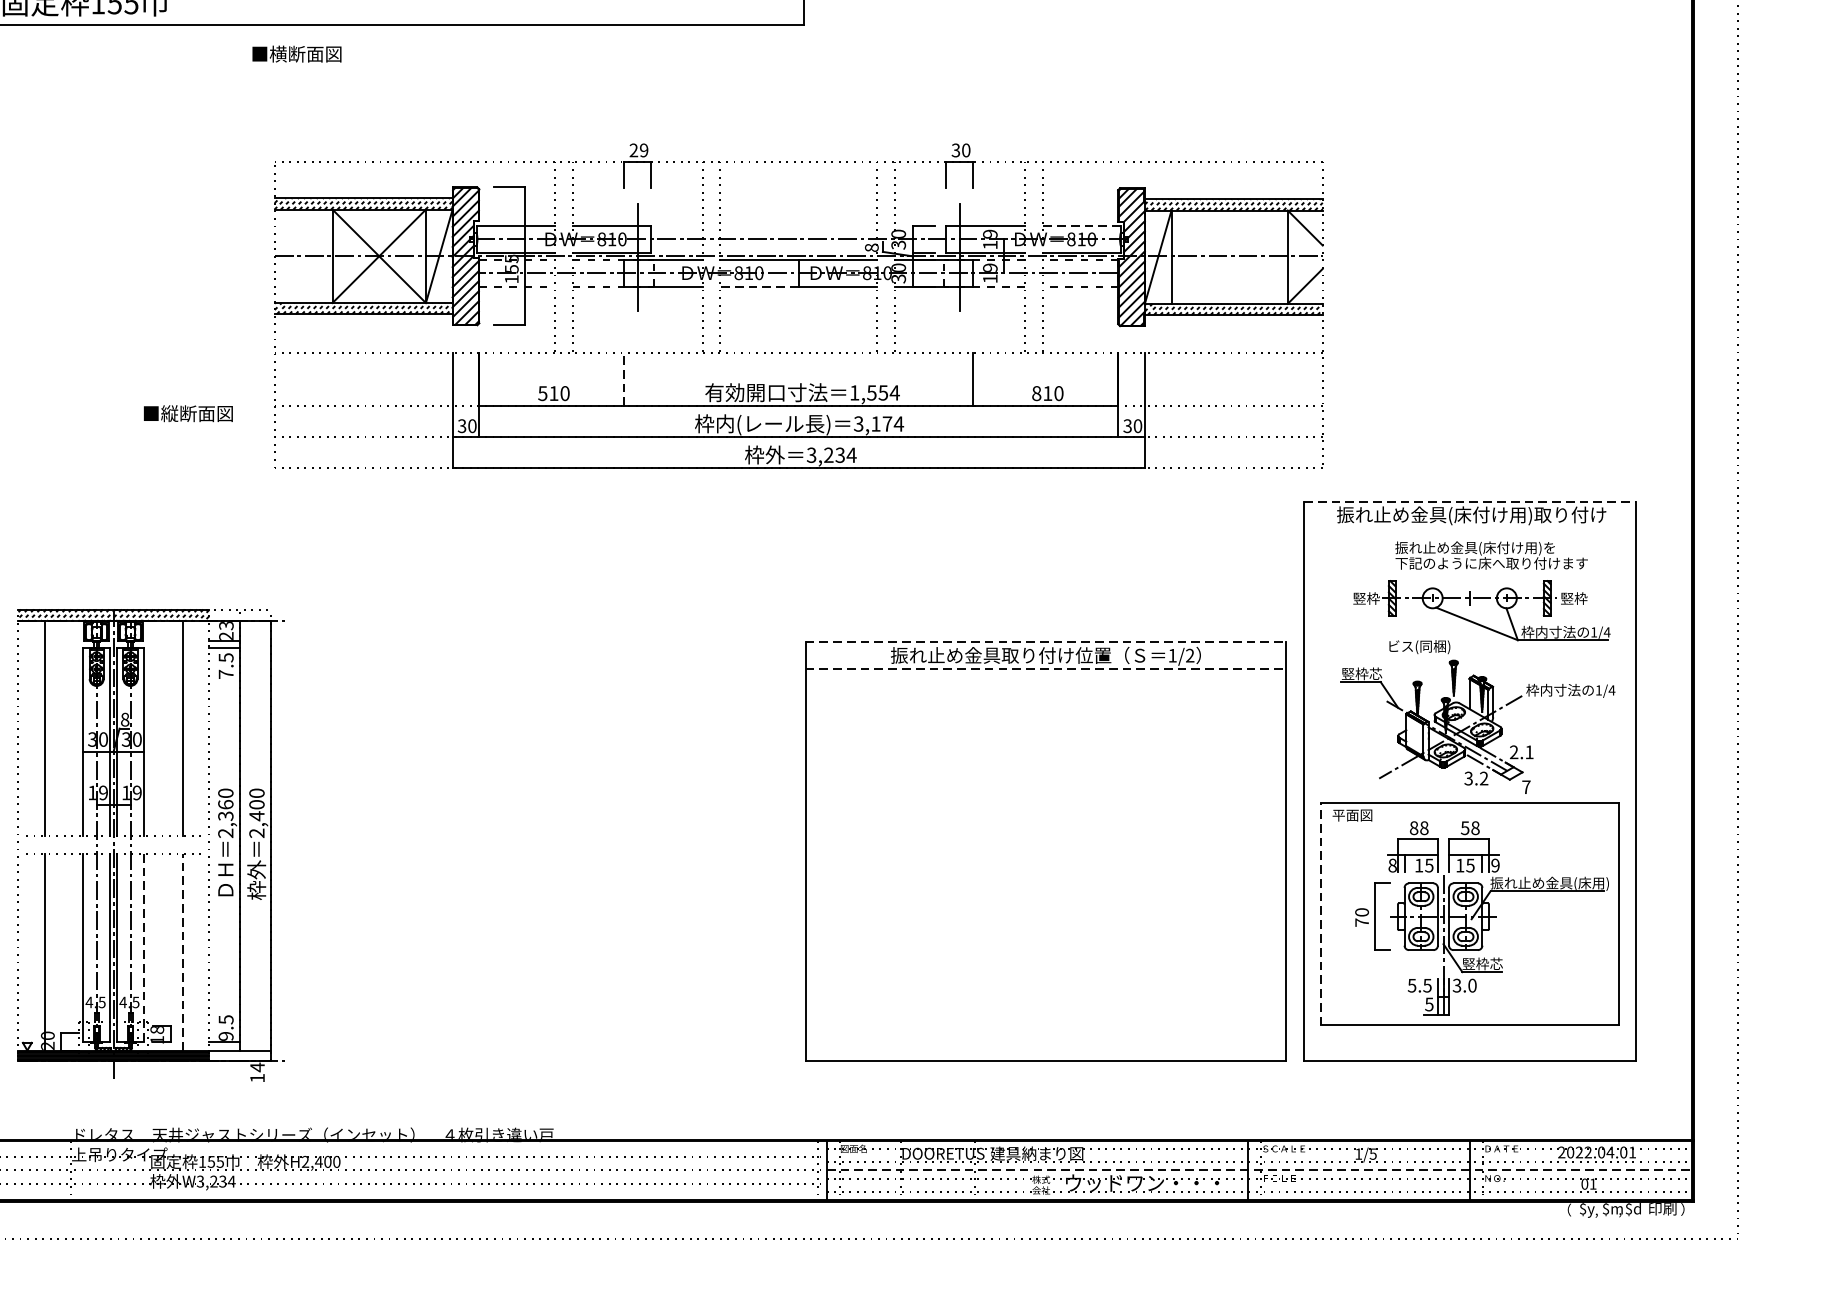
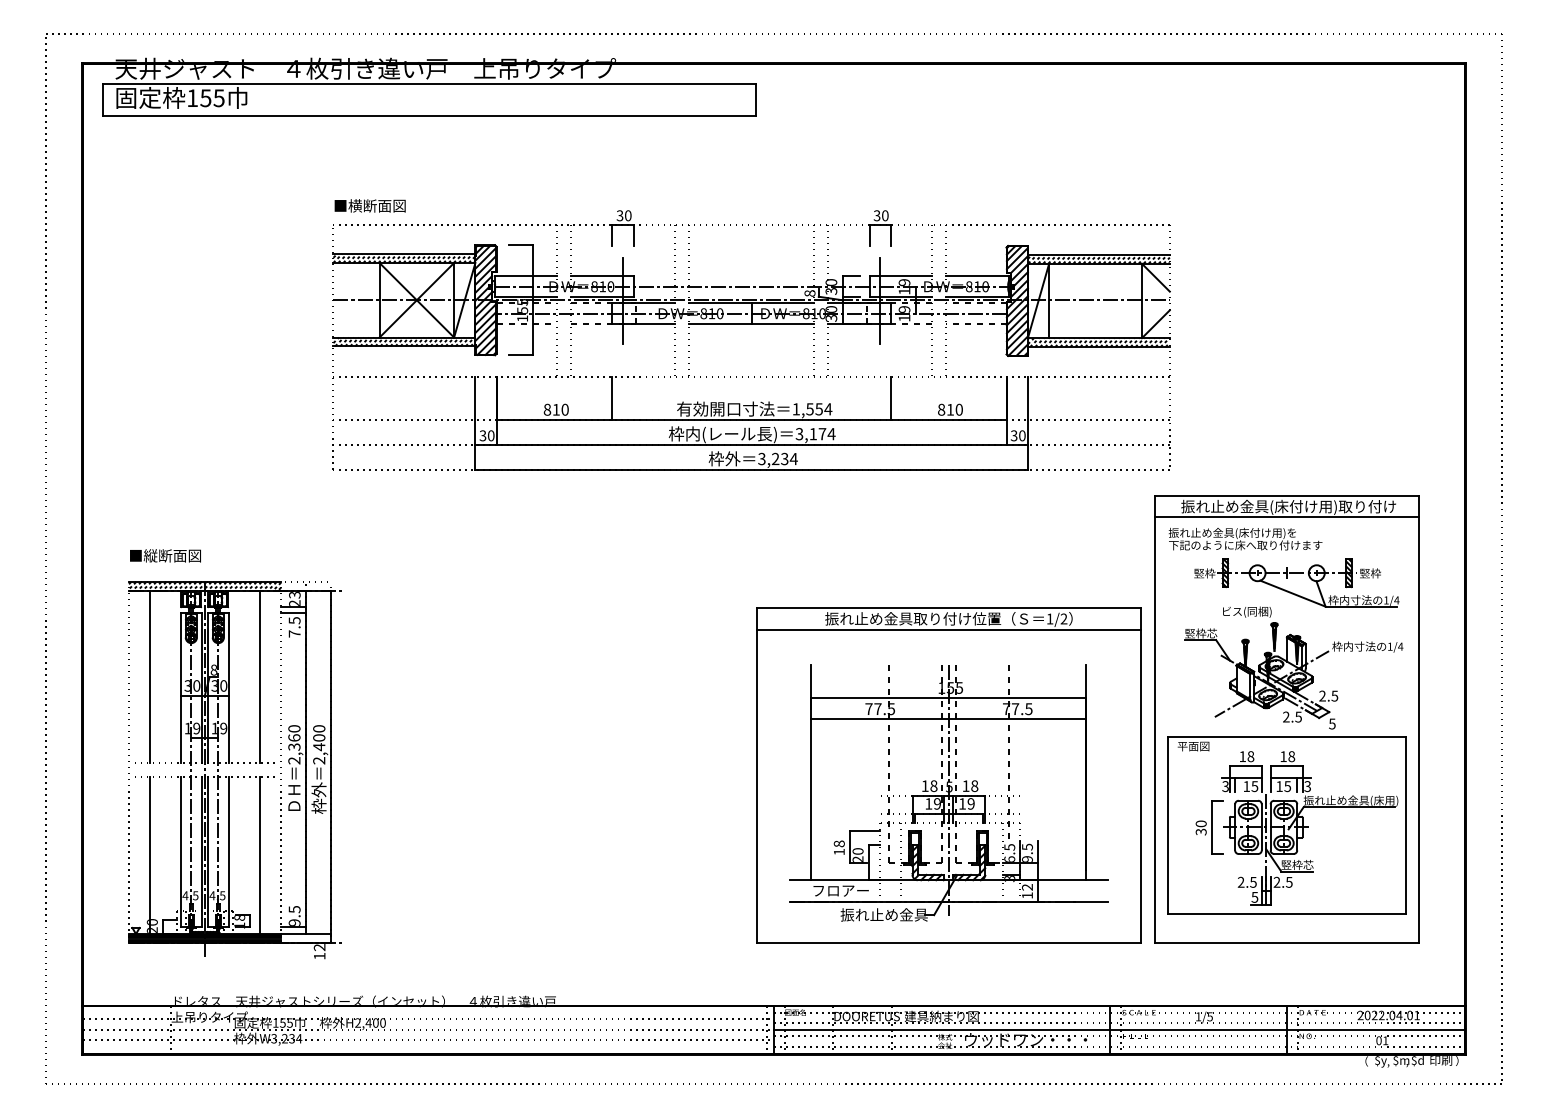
text: (296, 53) -> (369, 205), moved
text: (638, 150) -> (623, 215), 29 -> 30
line: (1080, 226) -> (976, 276), dashed -> solid
line: (758, 286) -> (719, 324), dashed -> solid
line: (624, 379) -> (612, 398), dashed -> solid
text: (542, 393) -> (547, 409), 510 -> 810
text: (188, 413) -> (165, 555), moved
line: (1470, 502) -> (1287, 496), dashed -> solid
line: (1468, 528) -> (1286, 517), added
text: (1491, 554) -> (1245, 538), moved
line: (1045, 642) -> (948, 608), dashed -> solid
line: (1045, 668) -> (948, 629), dashed -> solid
text: (1529, 751) -> (1334, 695), 2.1 -> 2.5
text: (1476, 777) -> (1292, 716), 3.2 -> 2.5
text: (1526, 786) -> (1332, 723), 7 -> 5
text: (1413, 827) -> (1242, 756), 88 -> 18
text: (1465, 827) -> (1283, 756), 58 -> 18
text: (1392, 865) -> (1225, 786), 8 -> 3
text: (1495, 865) -> (1307, 786), 9 -> 3
part: (1045, 873) -> (948, 792), added
line: (1321, 914) -> (1168, 825), dashed -> solid
text: (1361, 921) -> (1200, 831), 70 -> 30
line: (143, 948) -> (228, 852), dashed -> solid
line: (182, 952) -> (259, 855), dashed -> solid
text: (1411, 984) -> (1240, 881), 5.5 -> 2.5
text: (1463, 984) -> (1282, 881), 3.0 -> 2.5
text: (257, 1067) -> (319, 947), 14 -> 12
line: (1259, 1170) -> (1119, 1029), dashed -> solid

